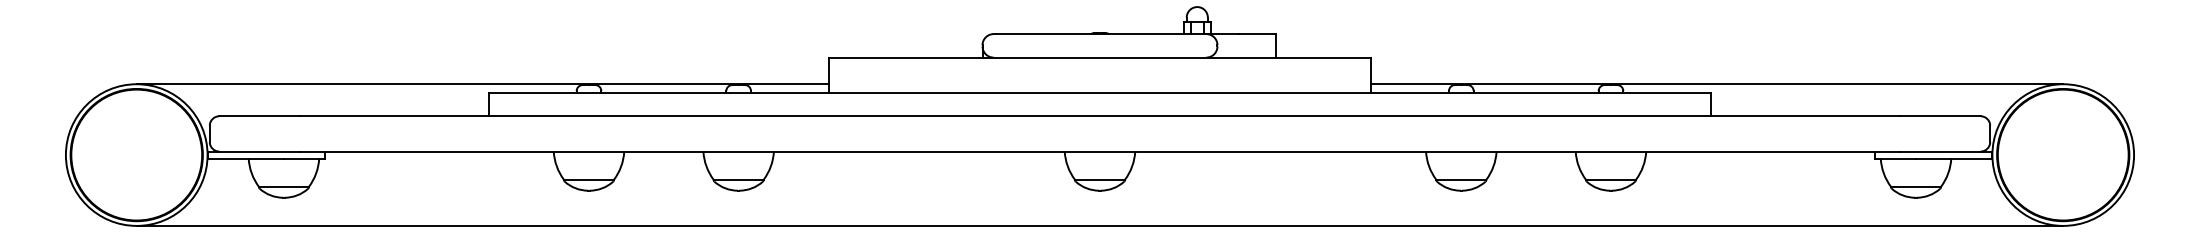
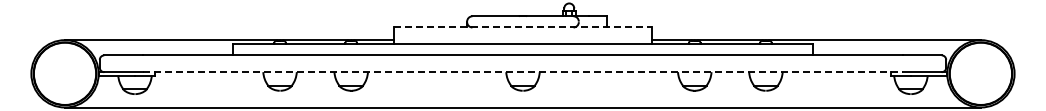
line: (1101, 57) -> (523, 27), solid -> dashed
line: (1101, 152) -> (523, 72), solid -> dashed

